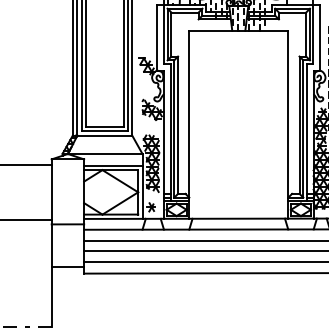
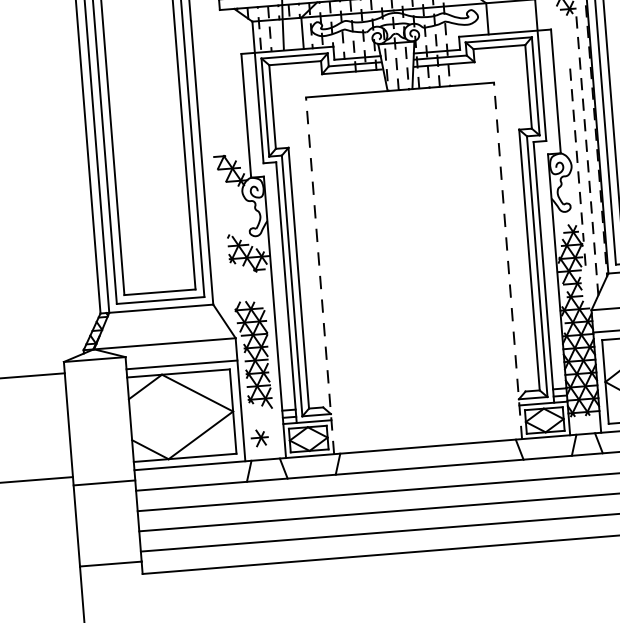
line: (189, 124) -> (320, 275), solid -> dashed
line: (288, 124) -> (508, 260), solid -> dashed

